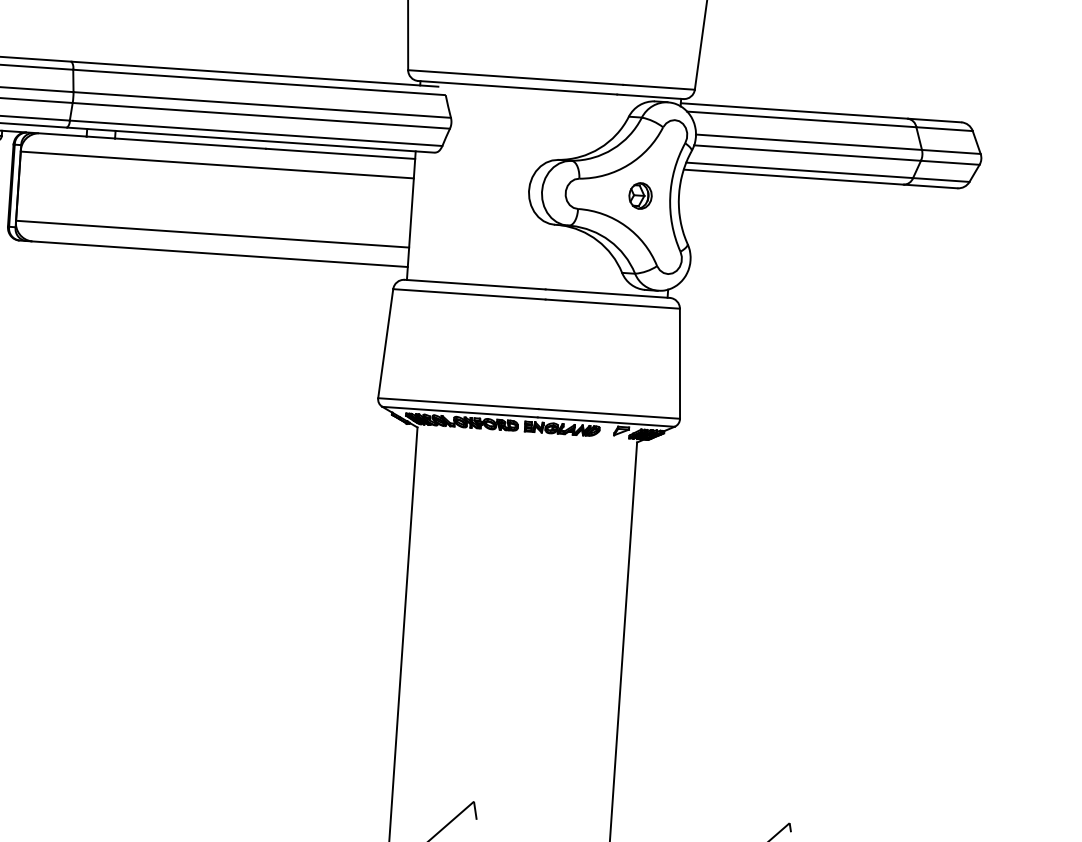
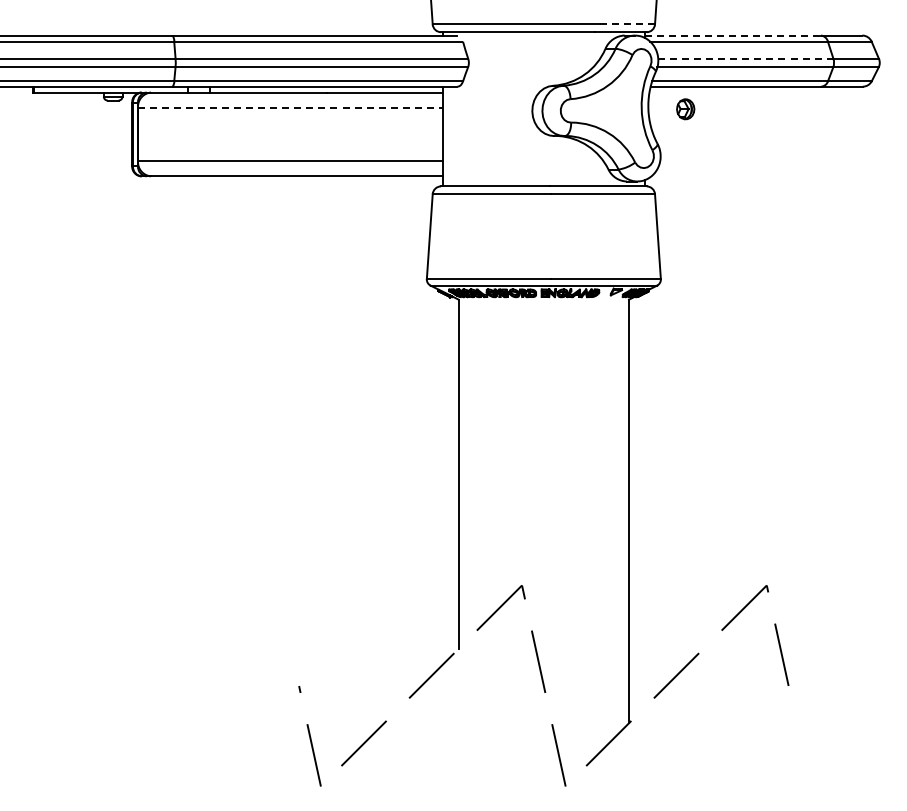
line: (659, 87) -> (627, 24), solid -> dashed
line: (795, 110) -> (733, 35), solid -> dashed
line: (808, 141) -> (745, 58), solid -> dashed
line: (217, 164) -> (290, 107), solid -> dashed
part: (640, 196) -> (685, 109), moved

